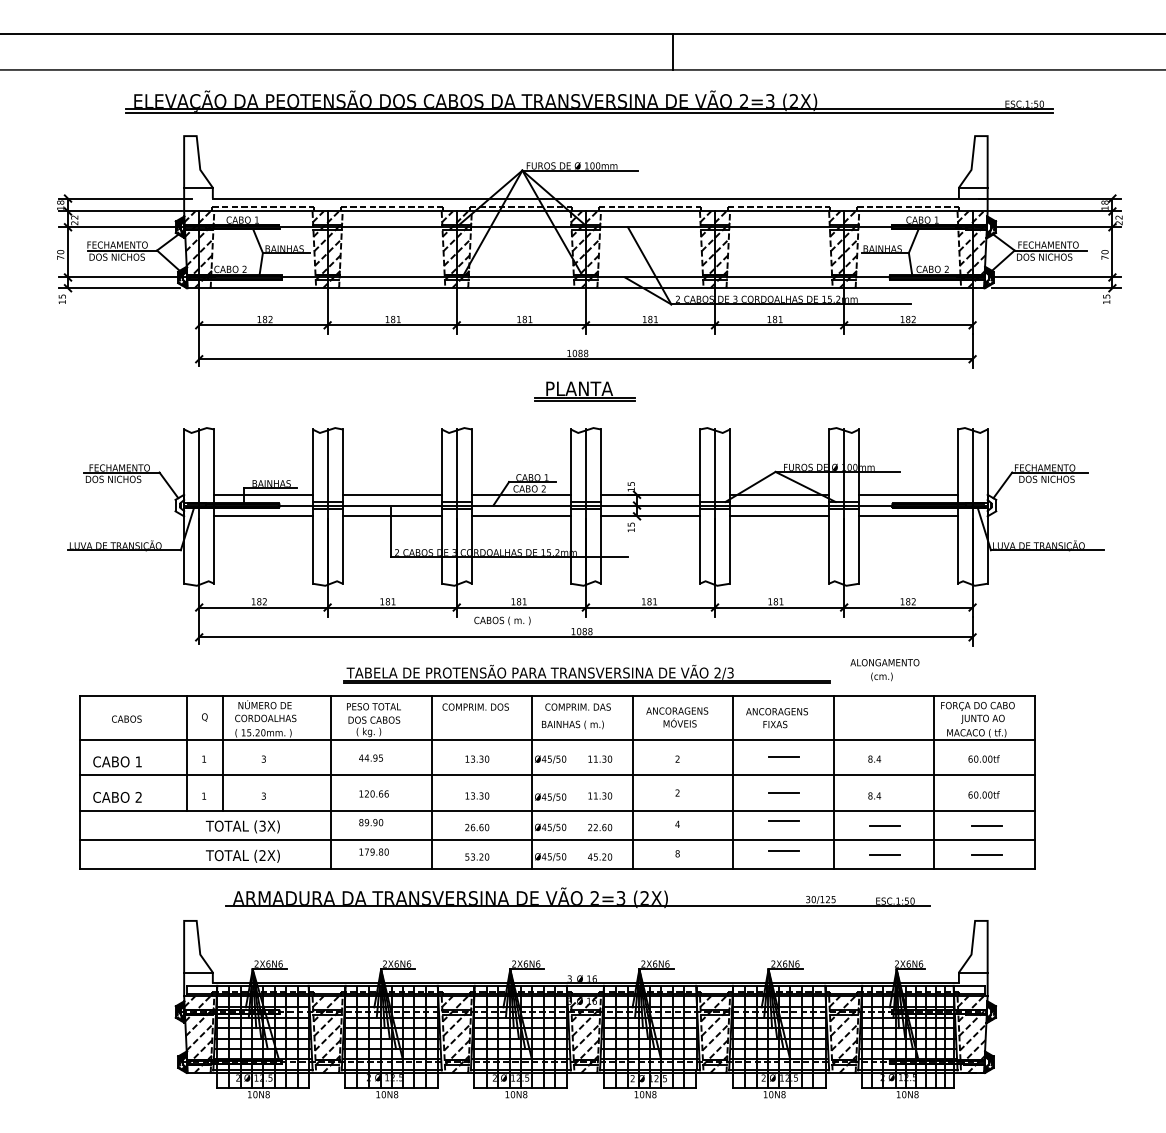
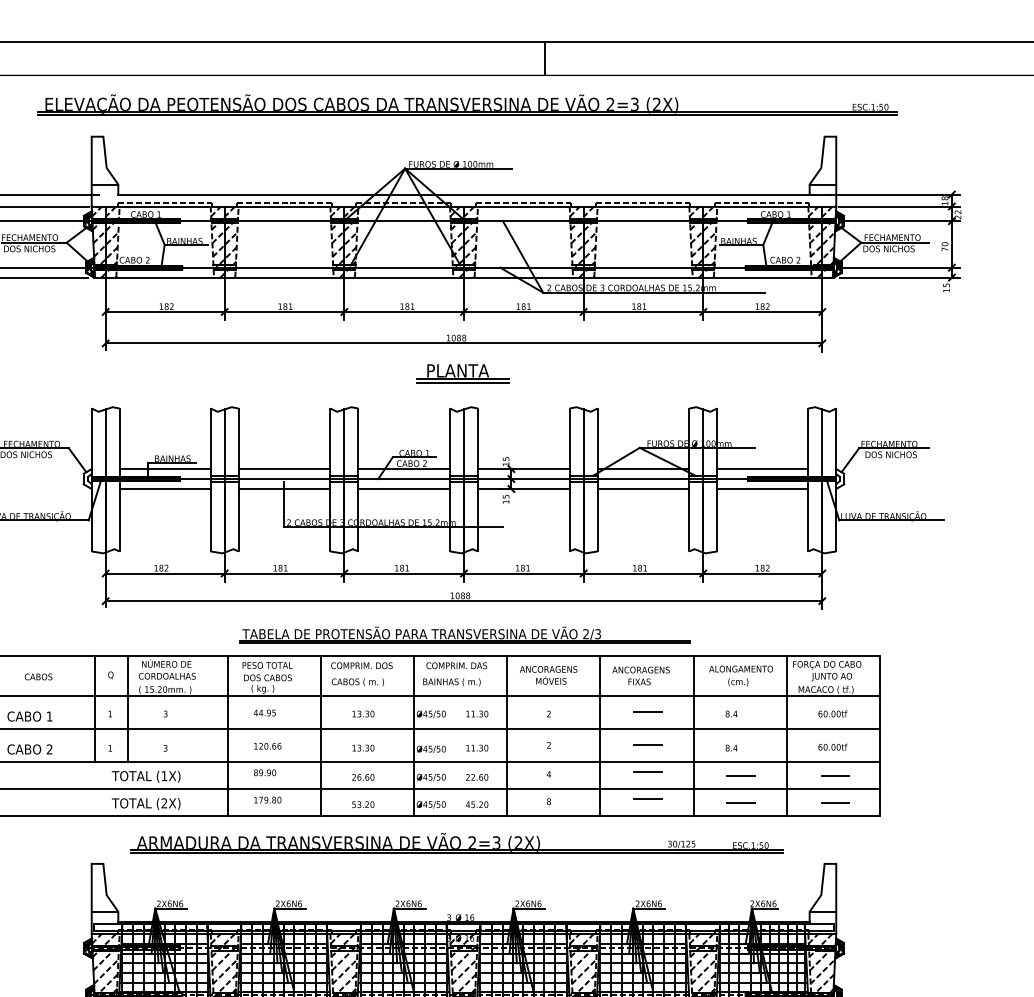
text: (502, 620) -> (357, 681), moved
text: (884, 670) -> (740, 676), moved
text: (262, 825) -> (164, 775), (3X) -> (1X)
line: (577, 909) -> (456, 853), added

